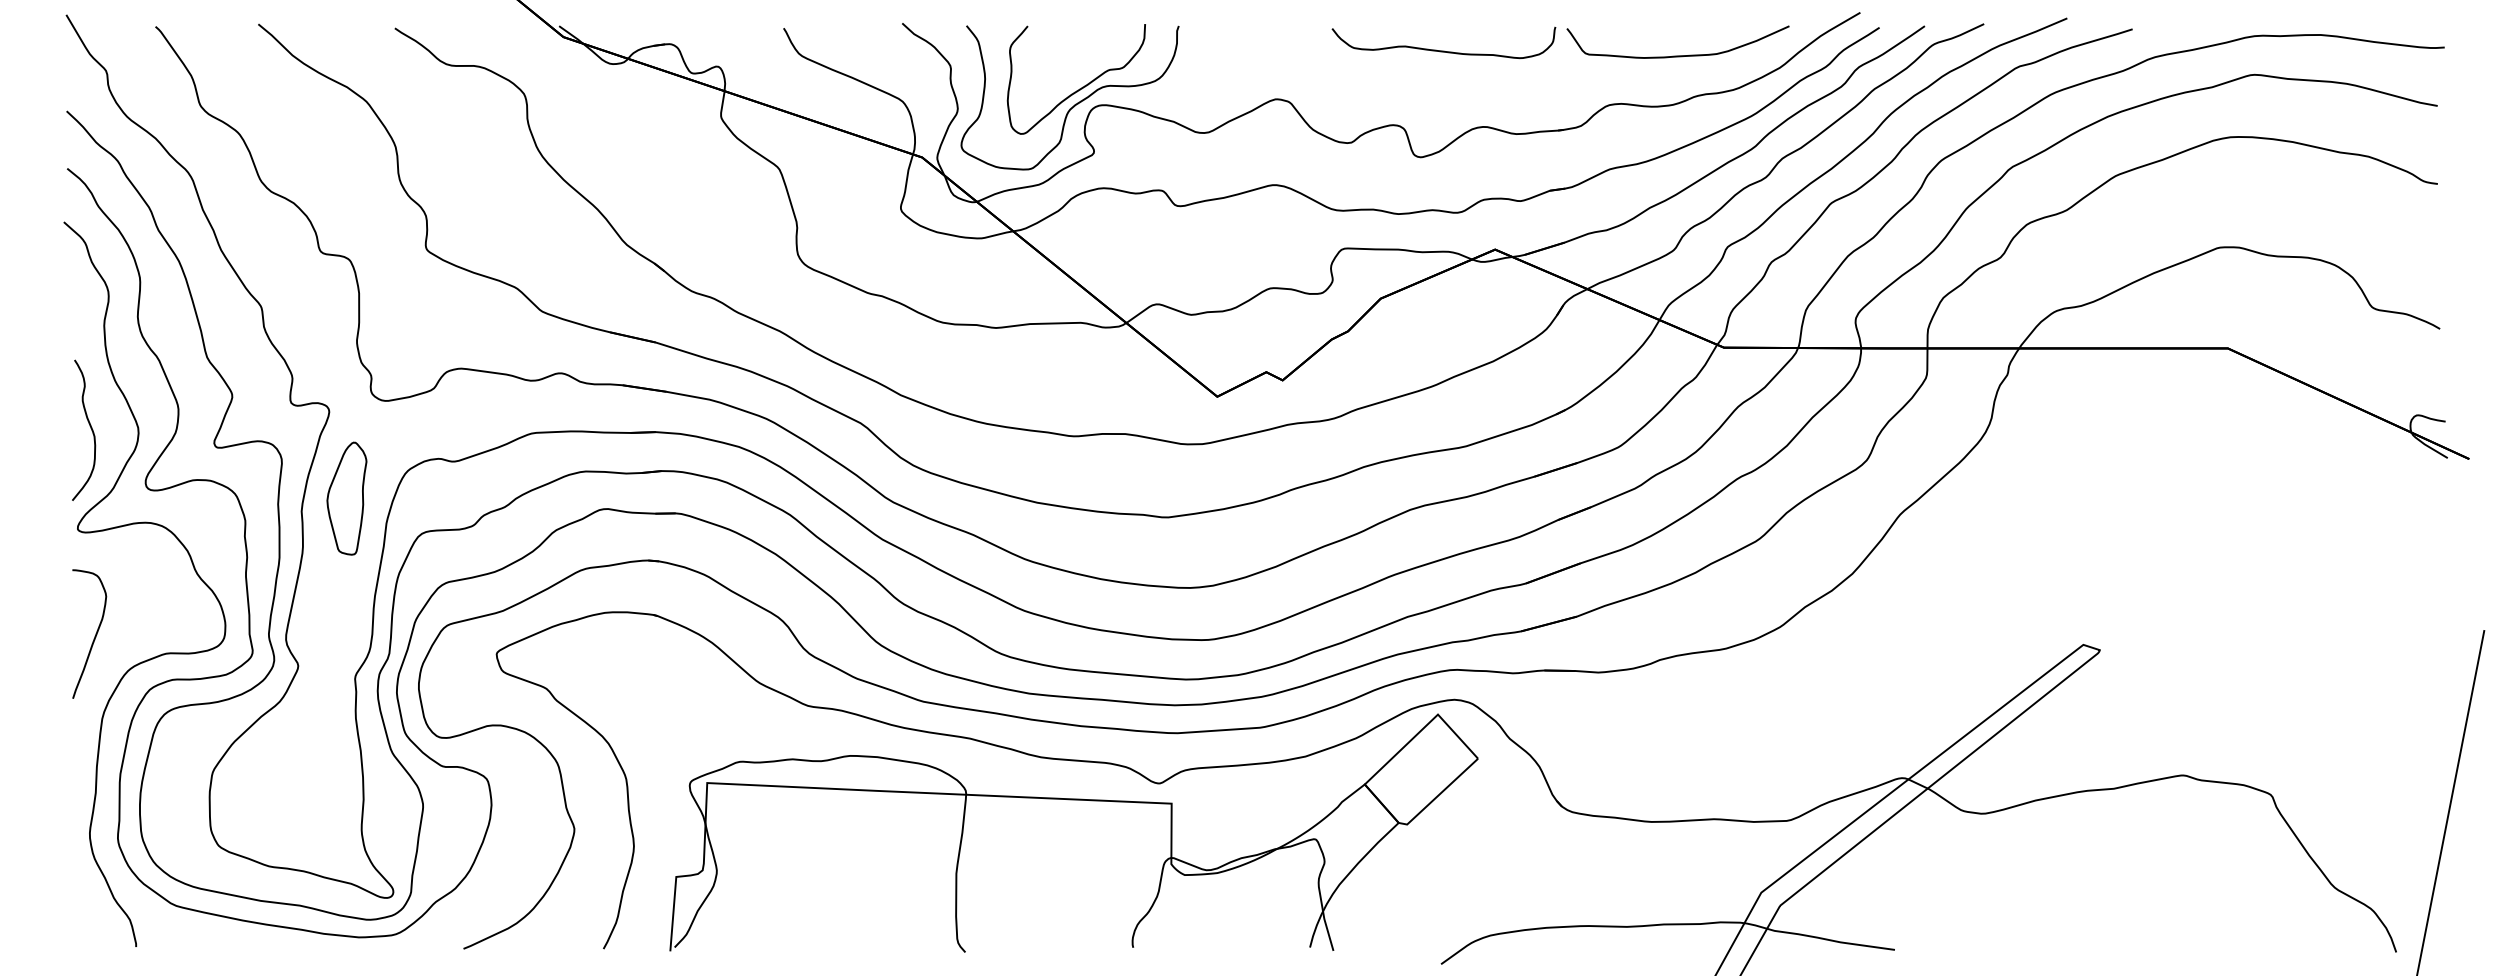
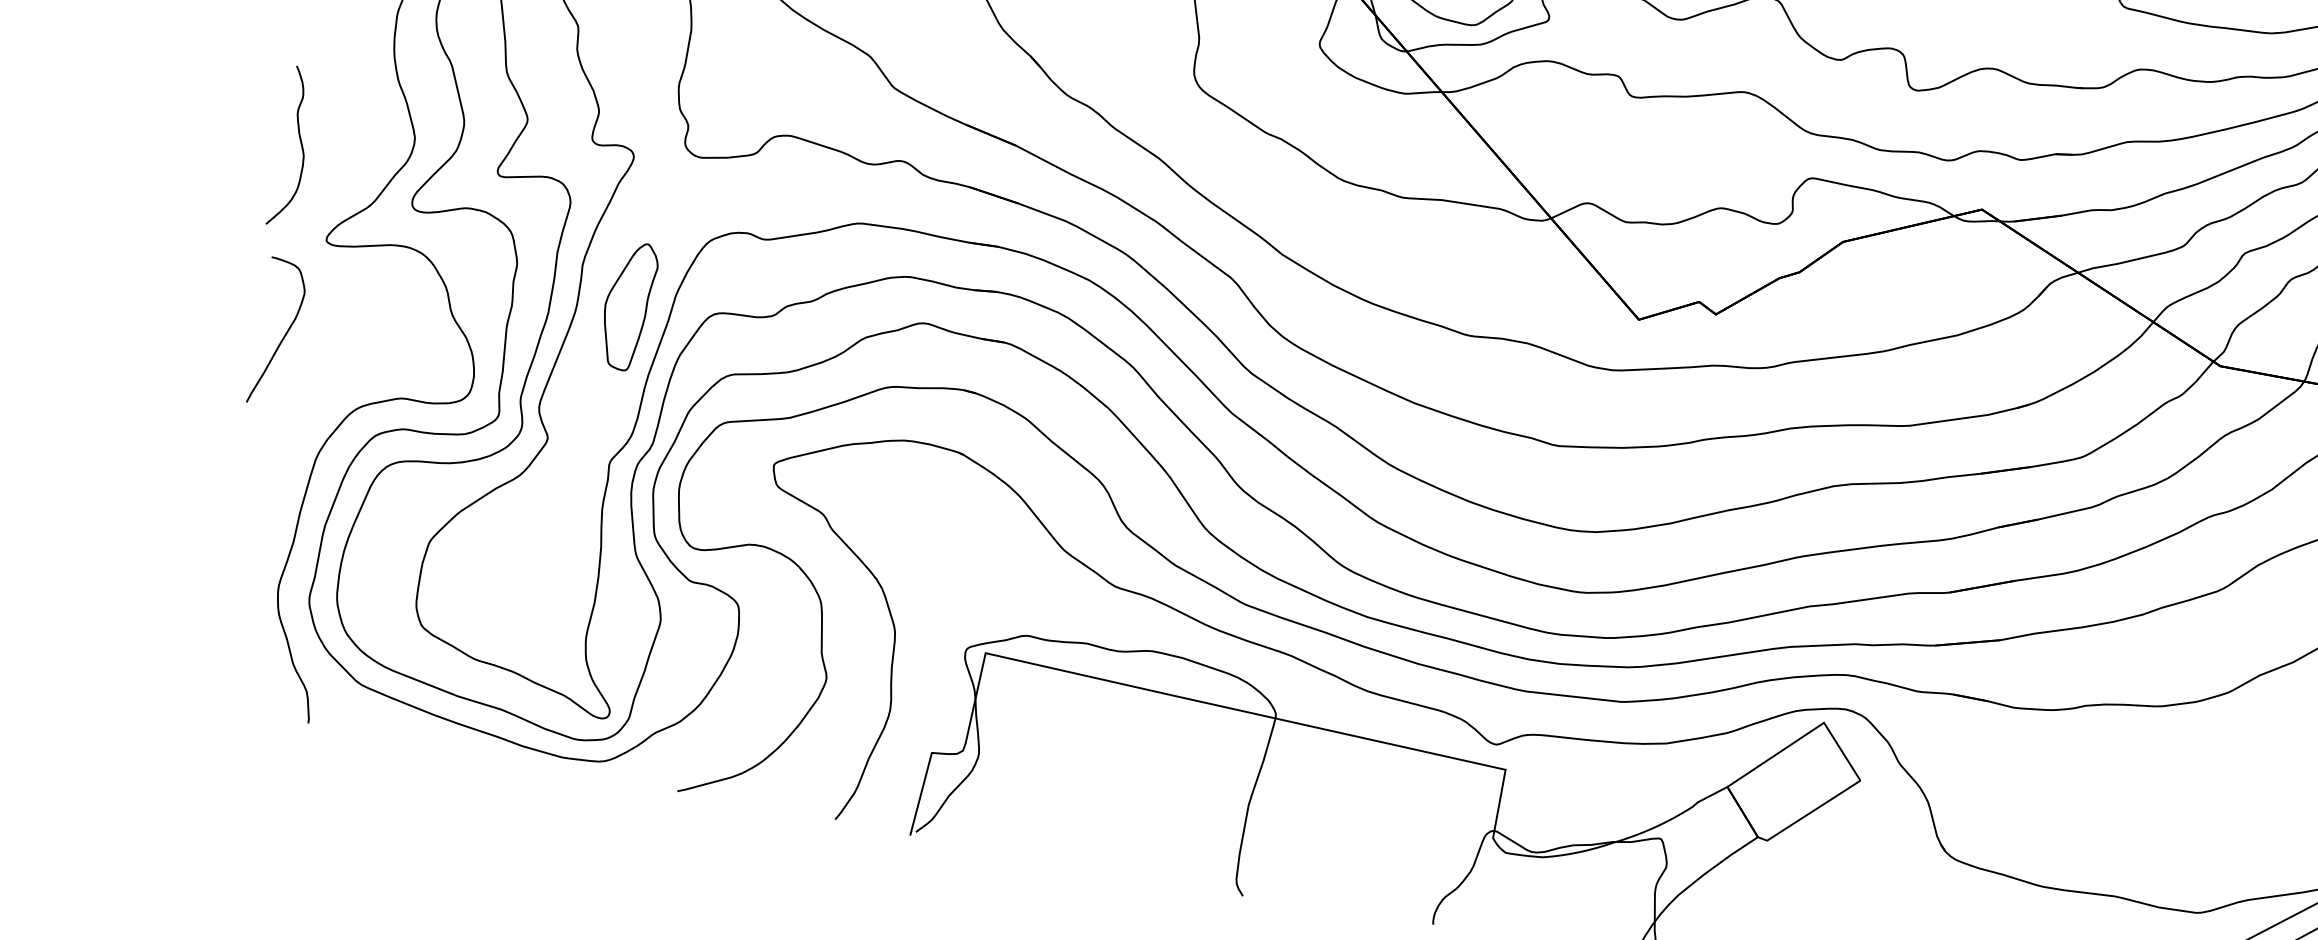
curve: (89, 426) -> (300, 143), moved
part: (346, 498) -> (627, 305), moved
curve: (94, 636) -> (283, 336), moved

